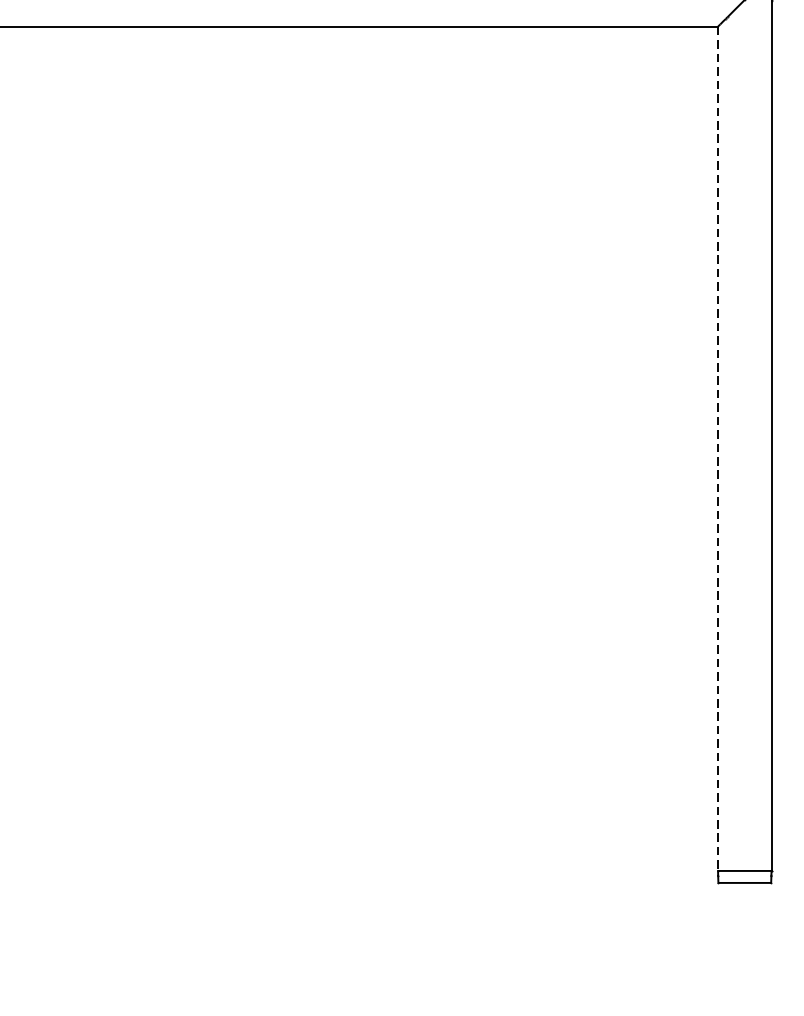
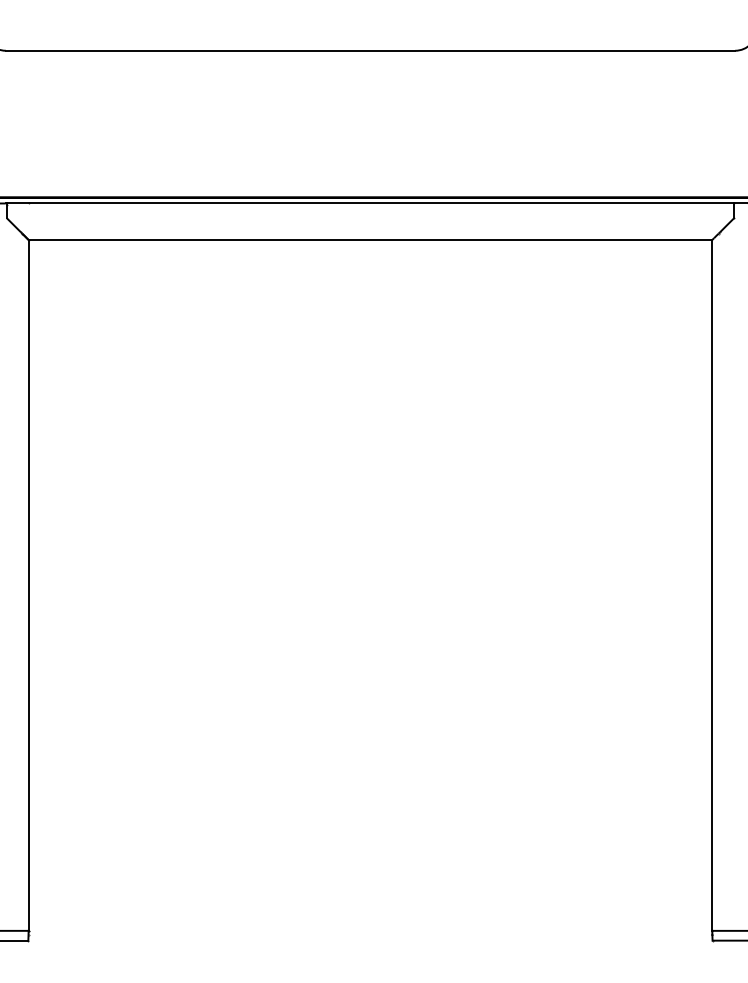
line: (718, 450) -> (712, 586), dashed -> solid

